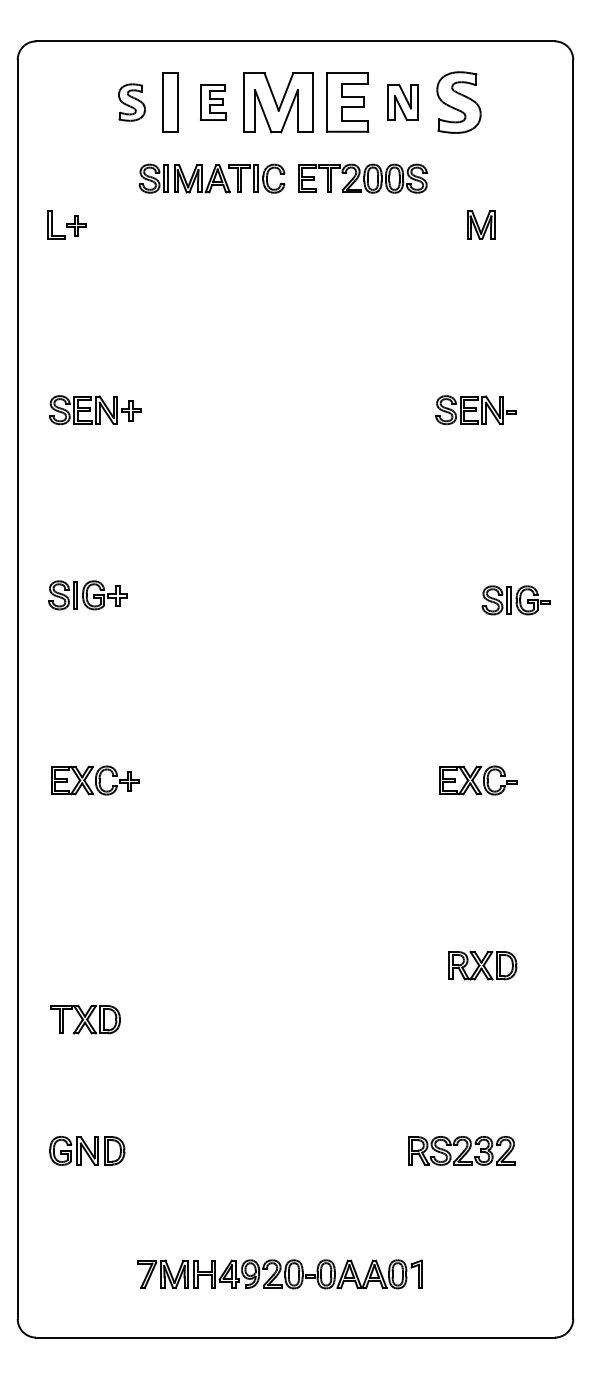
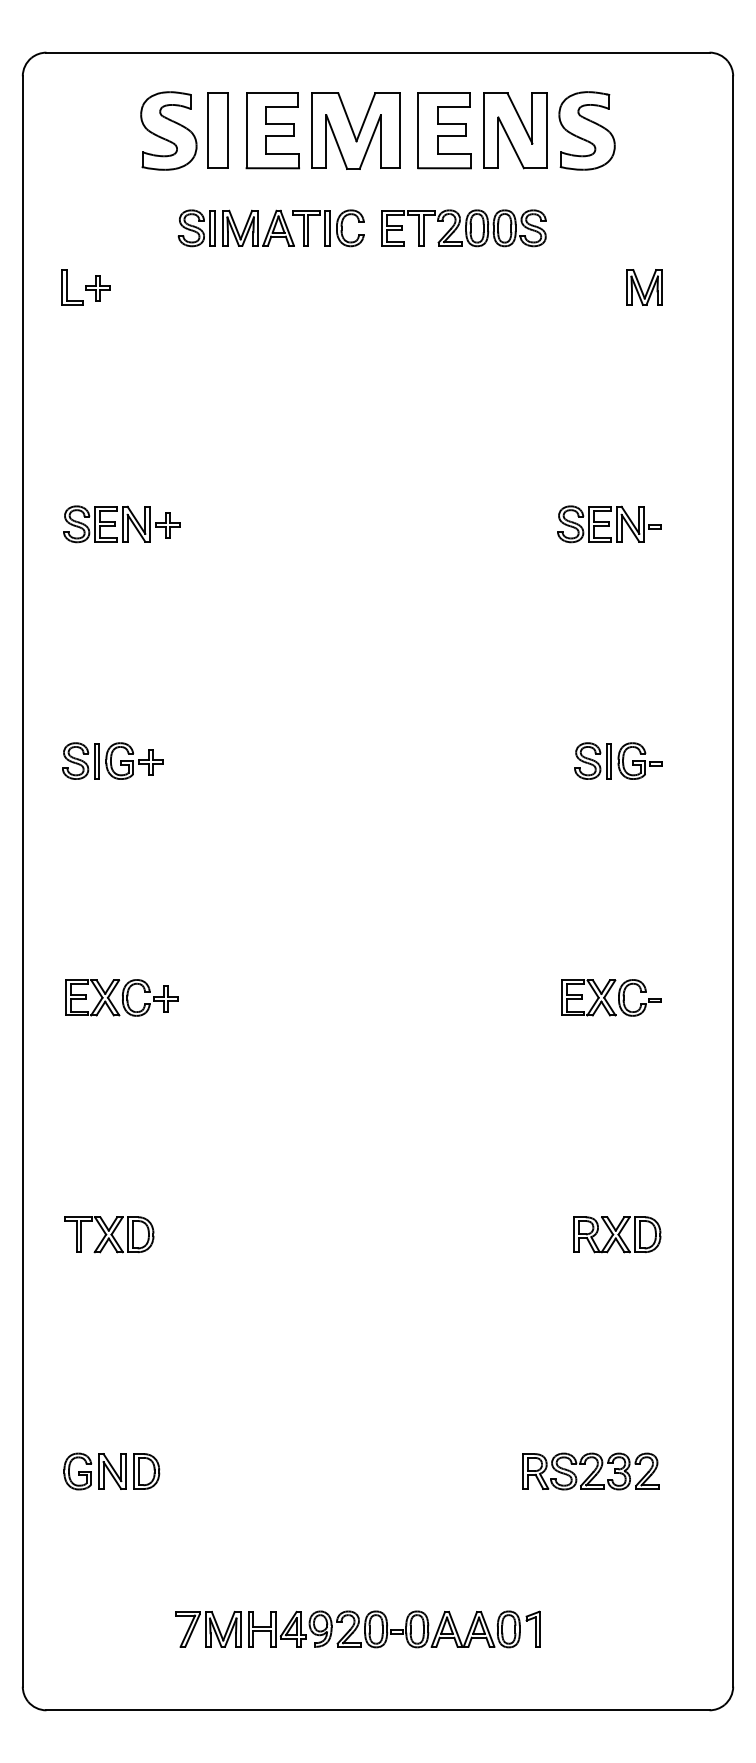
part: (131, 102) -> (168, 130), size x1.67
part: (212, 102) -> (271, 130), size x1.67
part: (402, 102) -> (514, 130), size x1.67
part: (481, 224) -> (645, 286), moved
part: (515, 600) -> (617, 761), moved
part: (85, 1019) -> (109, 1234), moved

